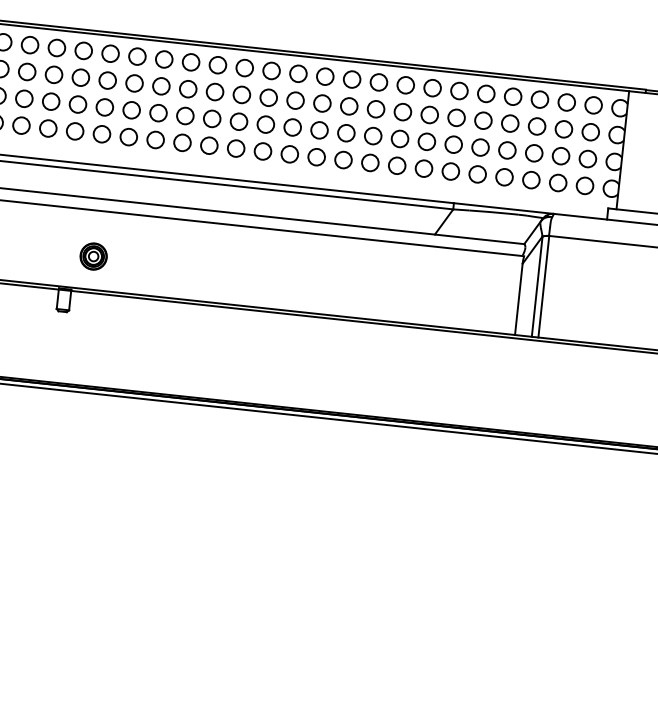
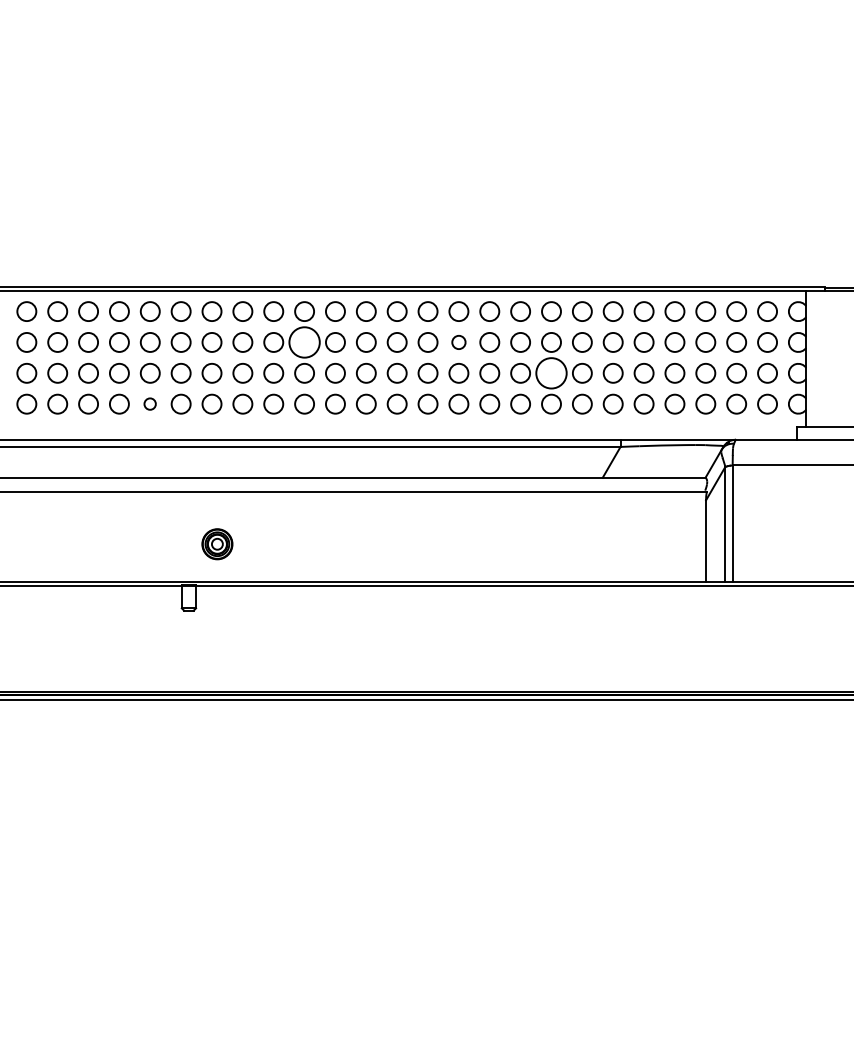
circle: (188, 88) -> (304, 341), size x1.6
circle: (322, 103) -> (458, 342), size x0.7
circle: (47, 127) -> (149, 403), size x0.6
circle: (400, 138) -> (551, 372), size x1.6

